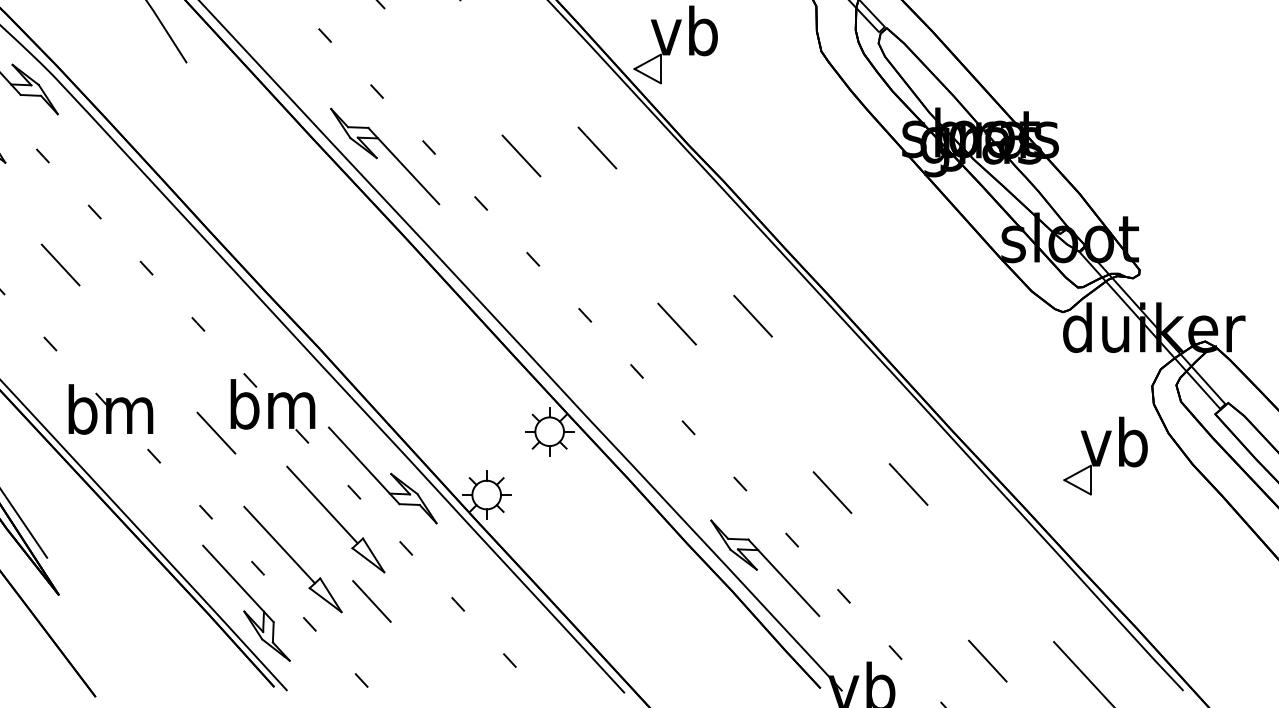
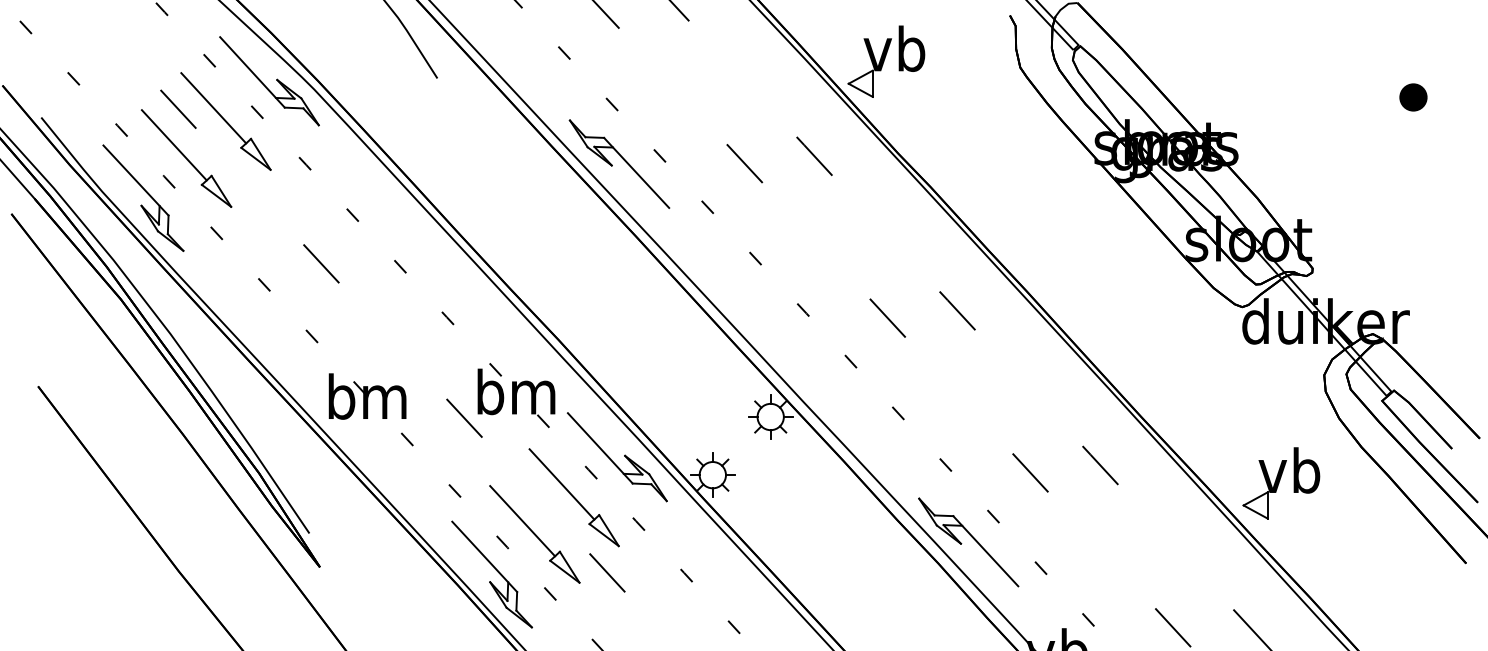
part: (1249, 83) -> (1413, 97), added
part: (1105, 456) -> (1281, 483), moved

